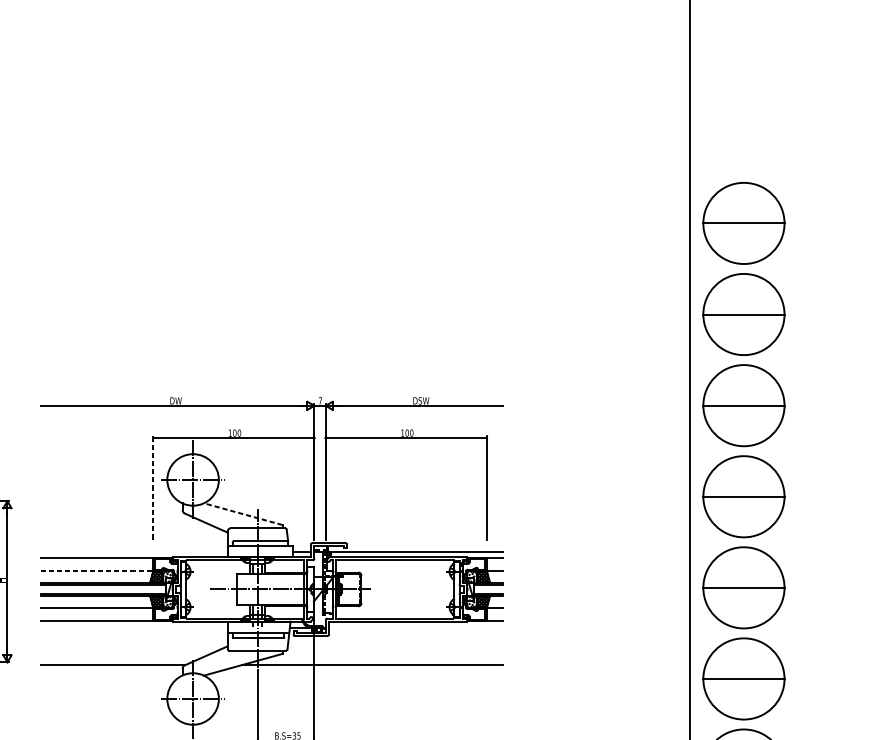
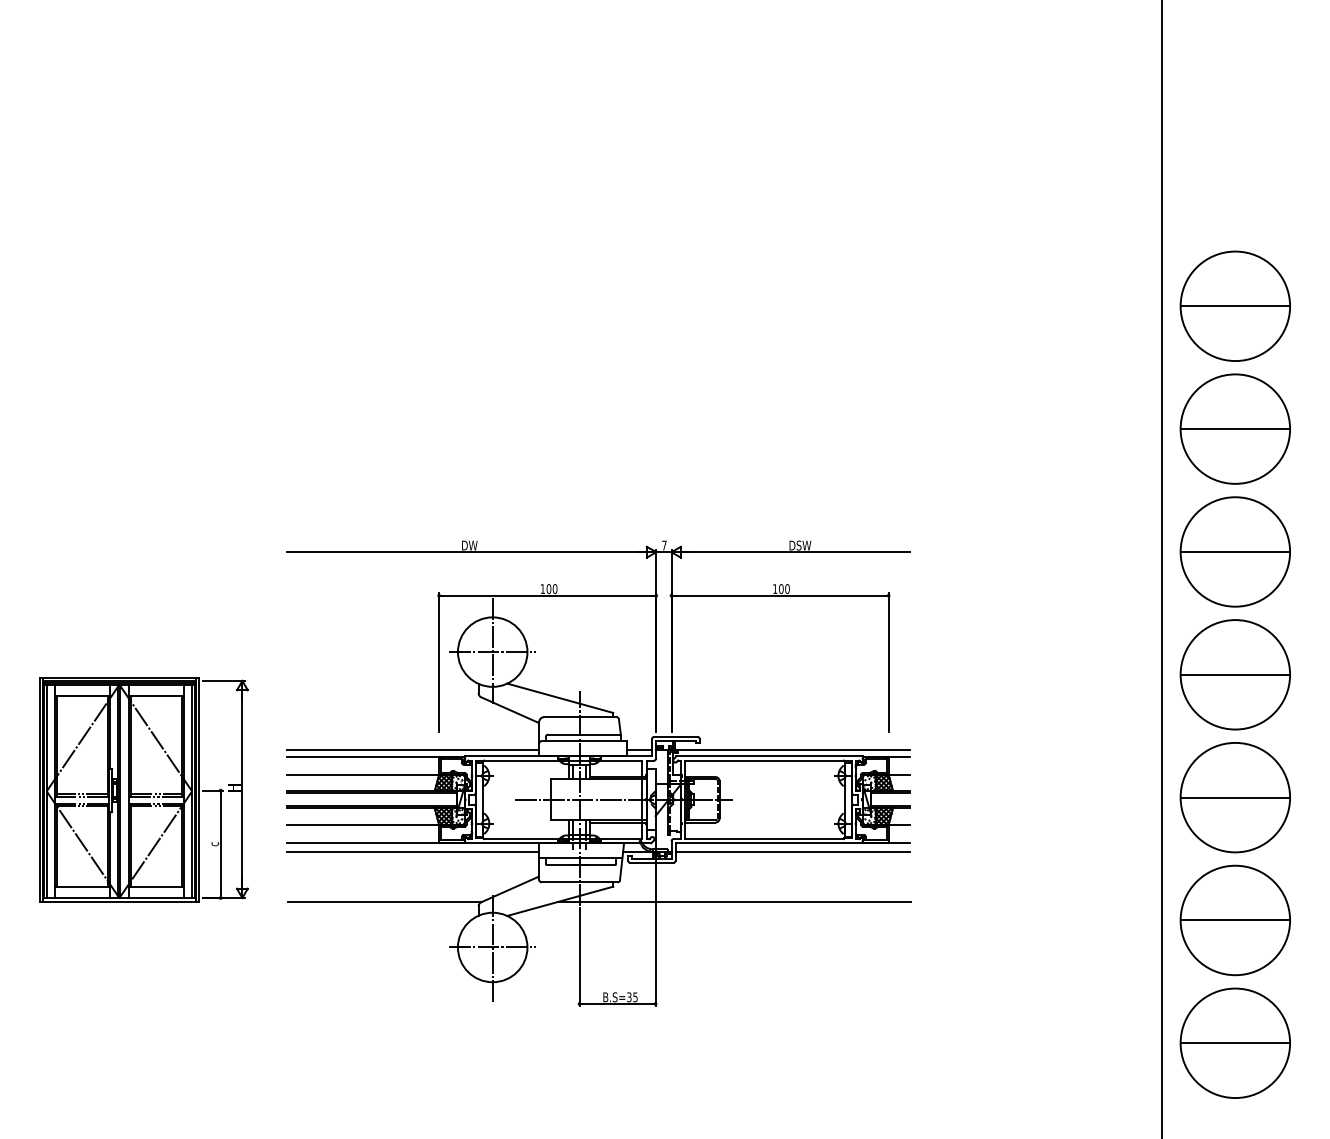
line: (153, 487) -> (439, 662), dashed -> solid
line: (243, 514) -> (560, 698), dashed -> solid
line: (134, 552) -> (413, 749), added
line: (97, 570) -> (363, 774), dashed -> solid
line: (134, 627) -> (413, 851), added
line: (415, 627) -> (792, 851), added

